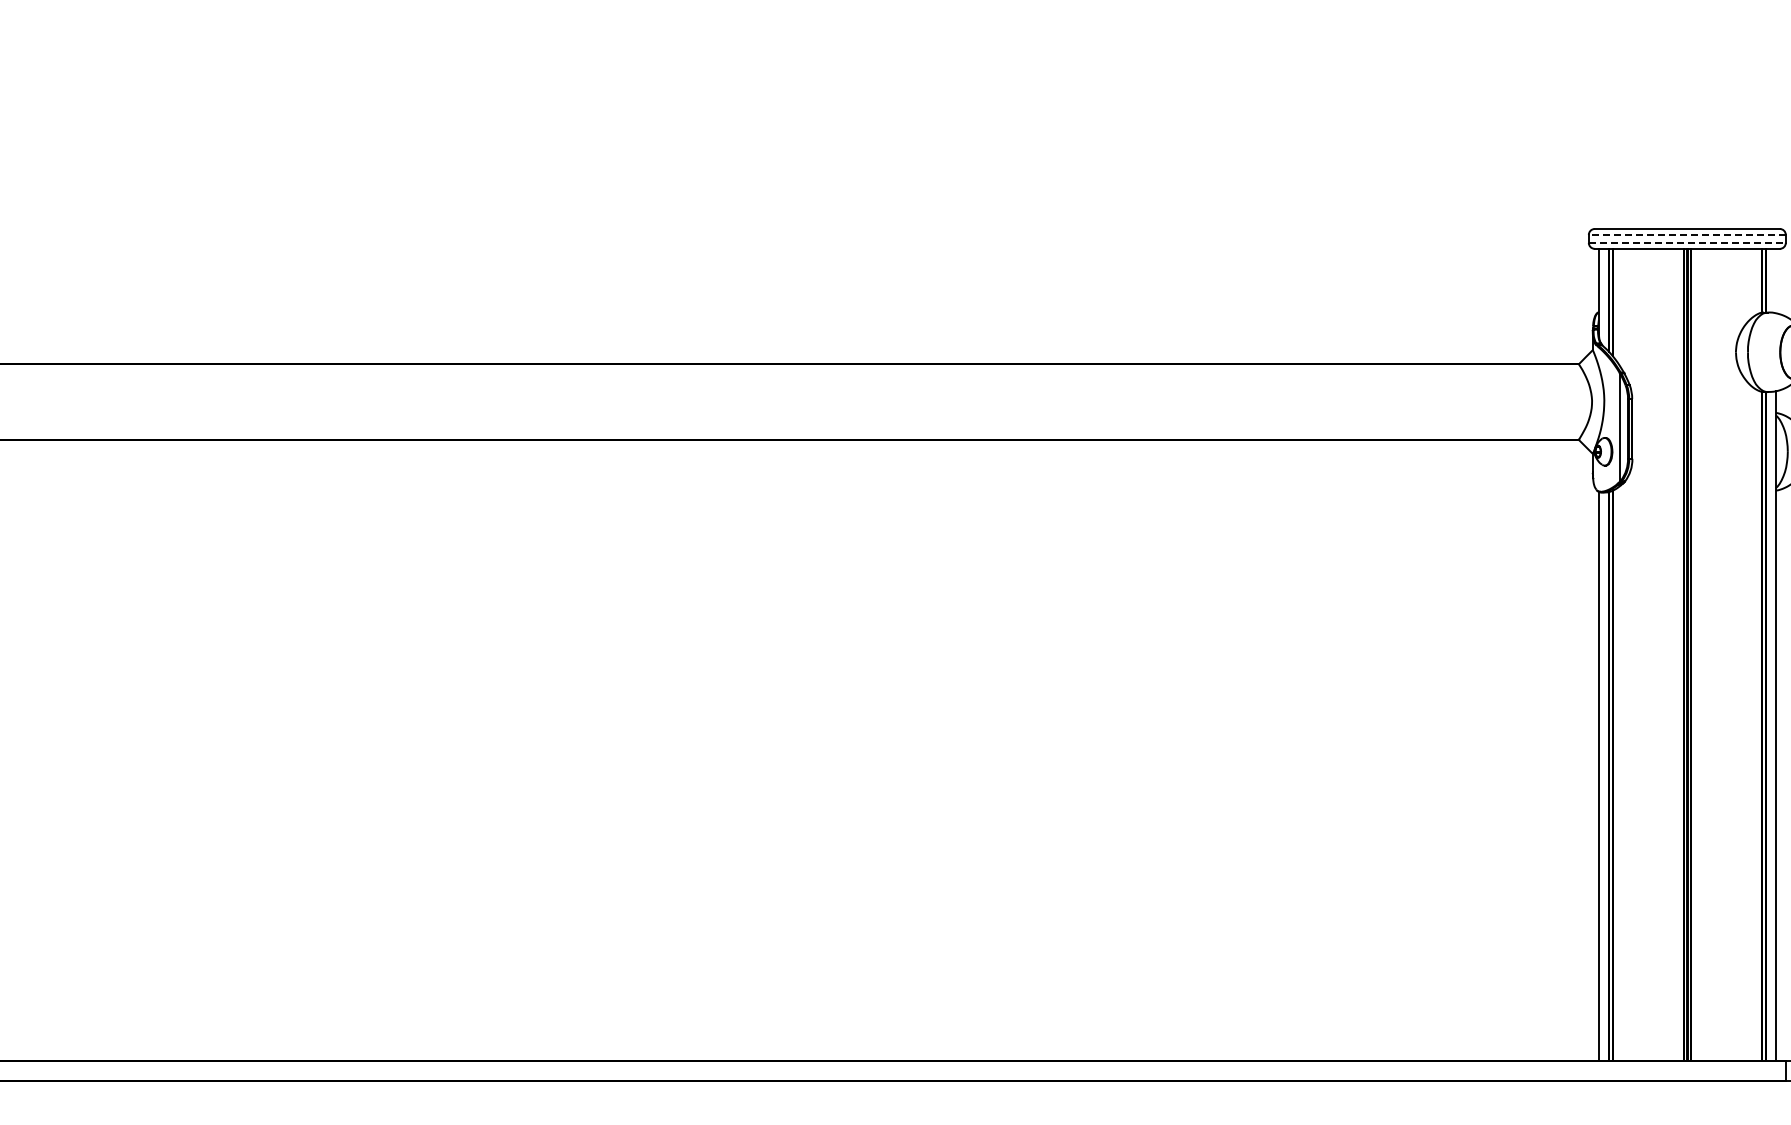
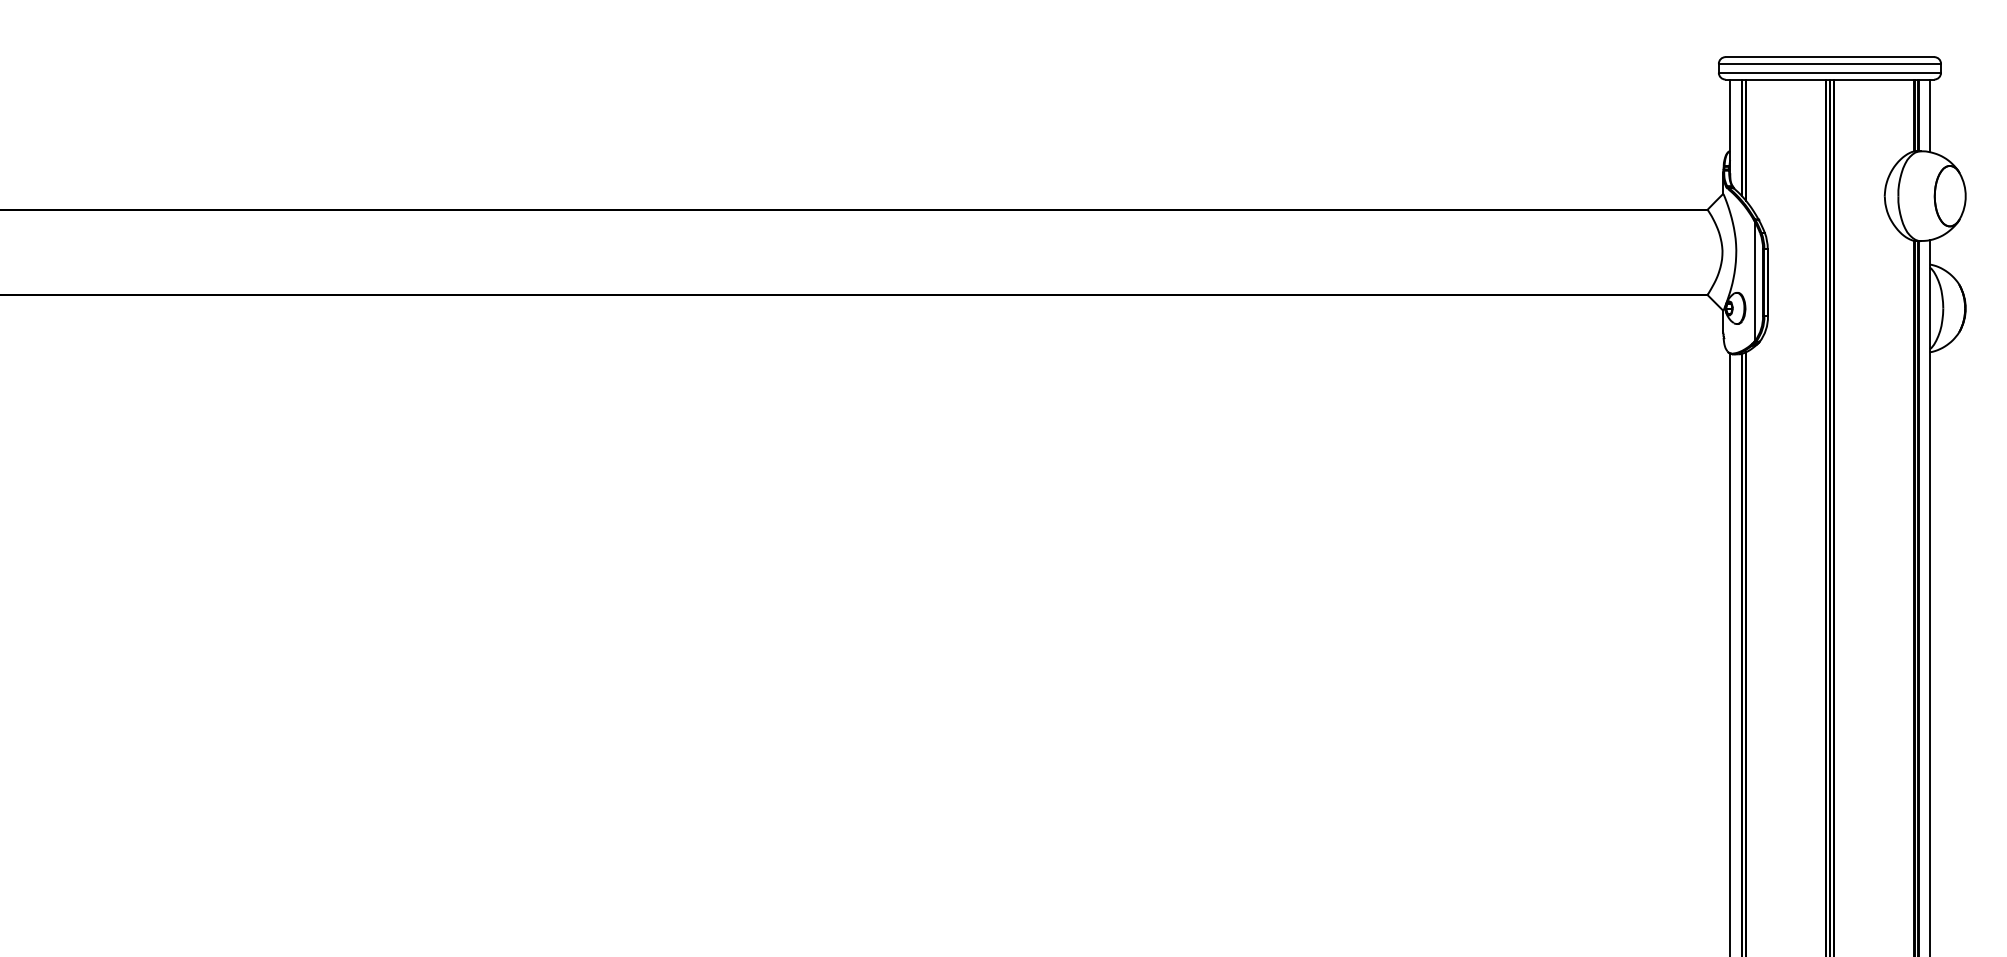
line: (1687, 234) -> (1830, 63), dashed -> solid
line: (1687, 242) -> (1830, 72), dashed -> solid
line: (1775, 280) -> (1929, 115), added

